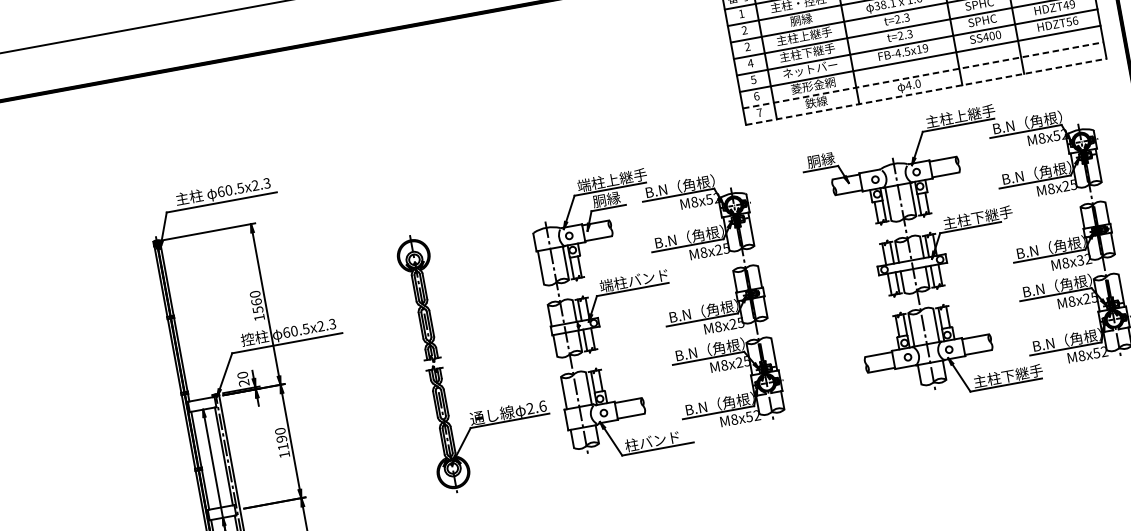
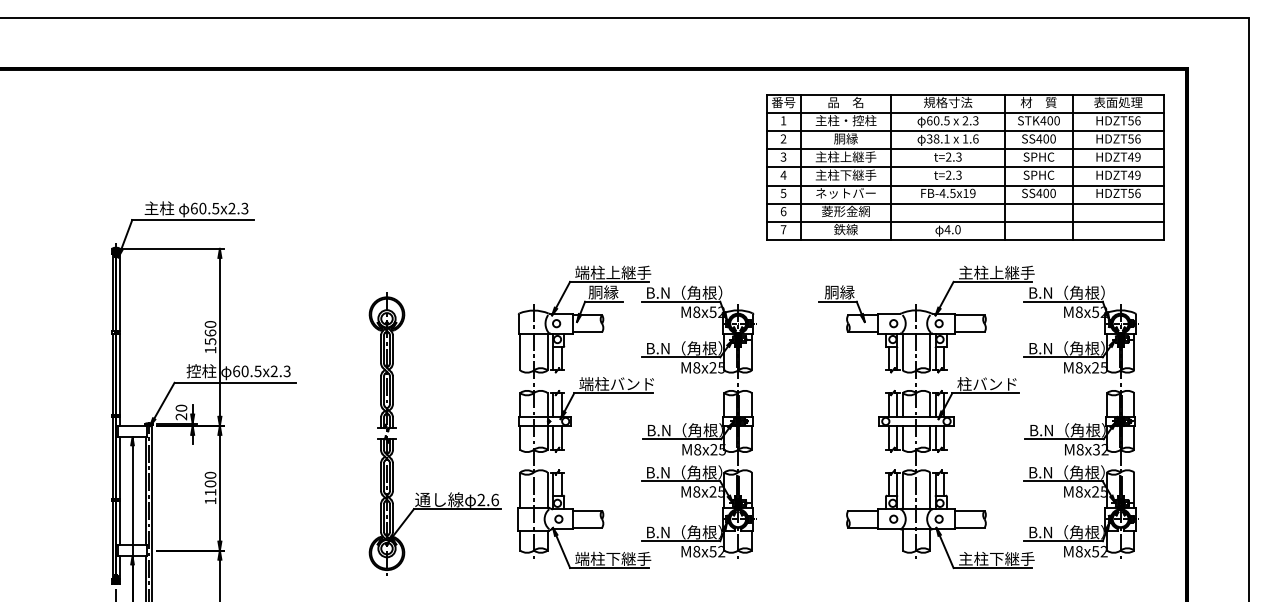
text: (747, 47) -> (783, 157), 2 -> 3
line: (923, 74) -> (965, 221), dashed -> solid
line: (926, 92) -> (965, 240), dashed -> solid
text: (977, 218) -> (995, 384), 主柱下継手 -> 柱バンド
text: (281, 438) -> (210, 483), 1190 -> 1100
text: (660, 439) -> (613, 558), 柱バンド -> 端柱下継手

